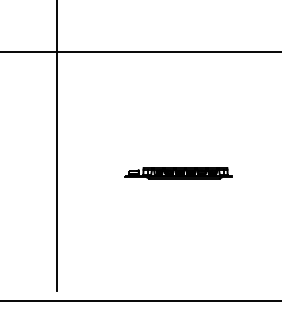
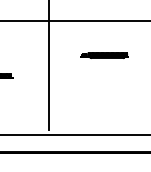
part: (178, 173) -> (104, 55), moved

